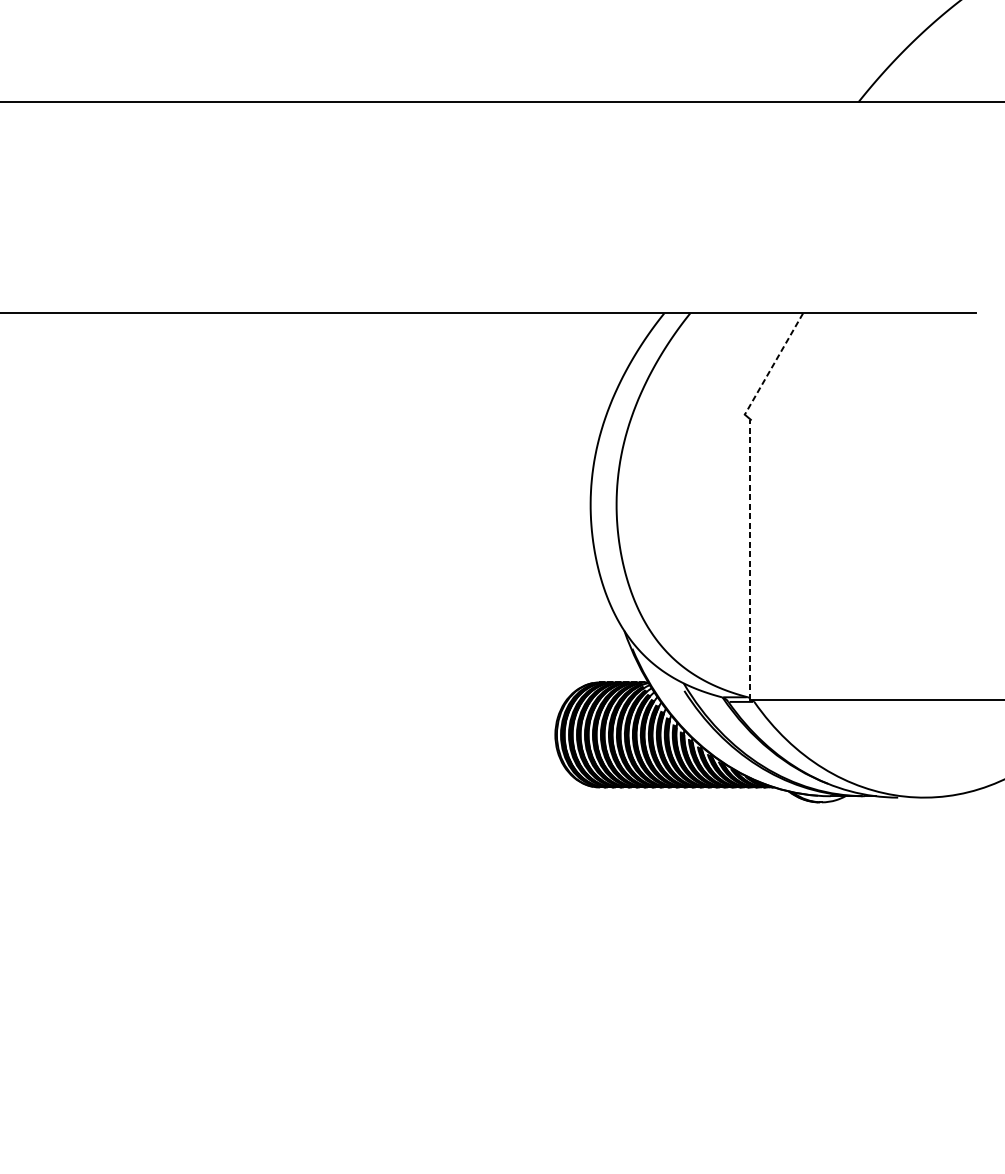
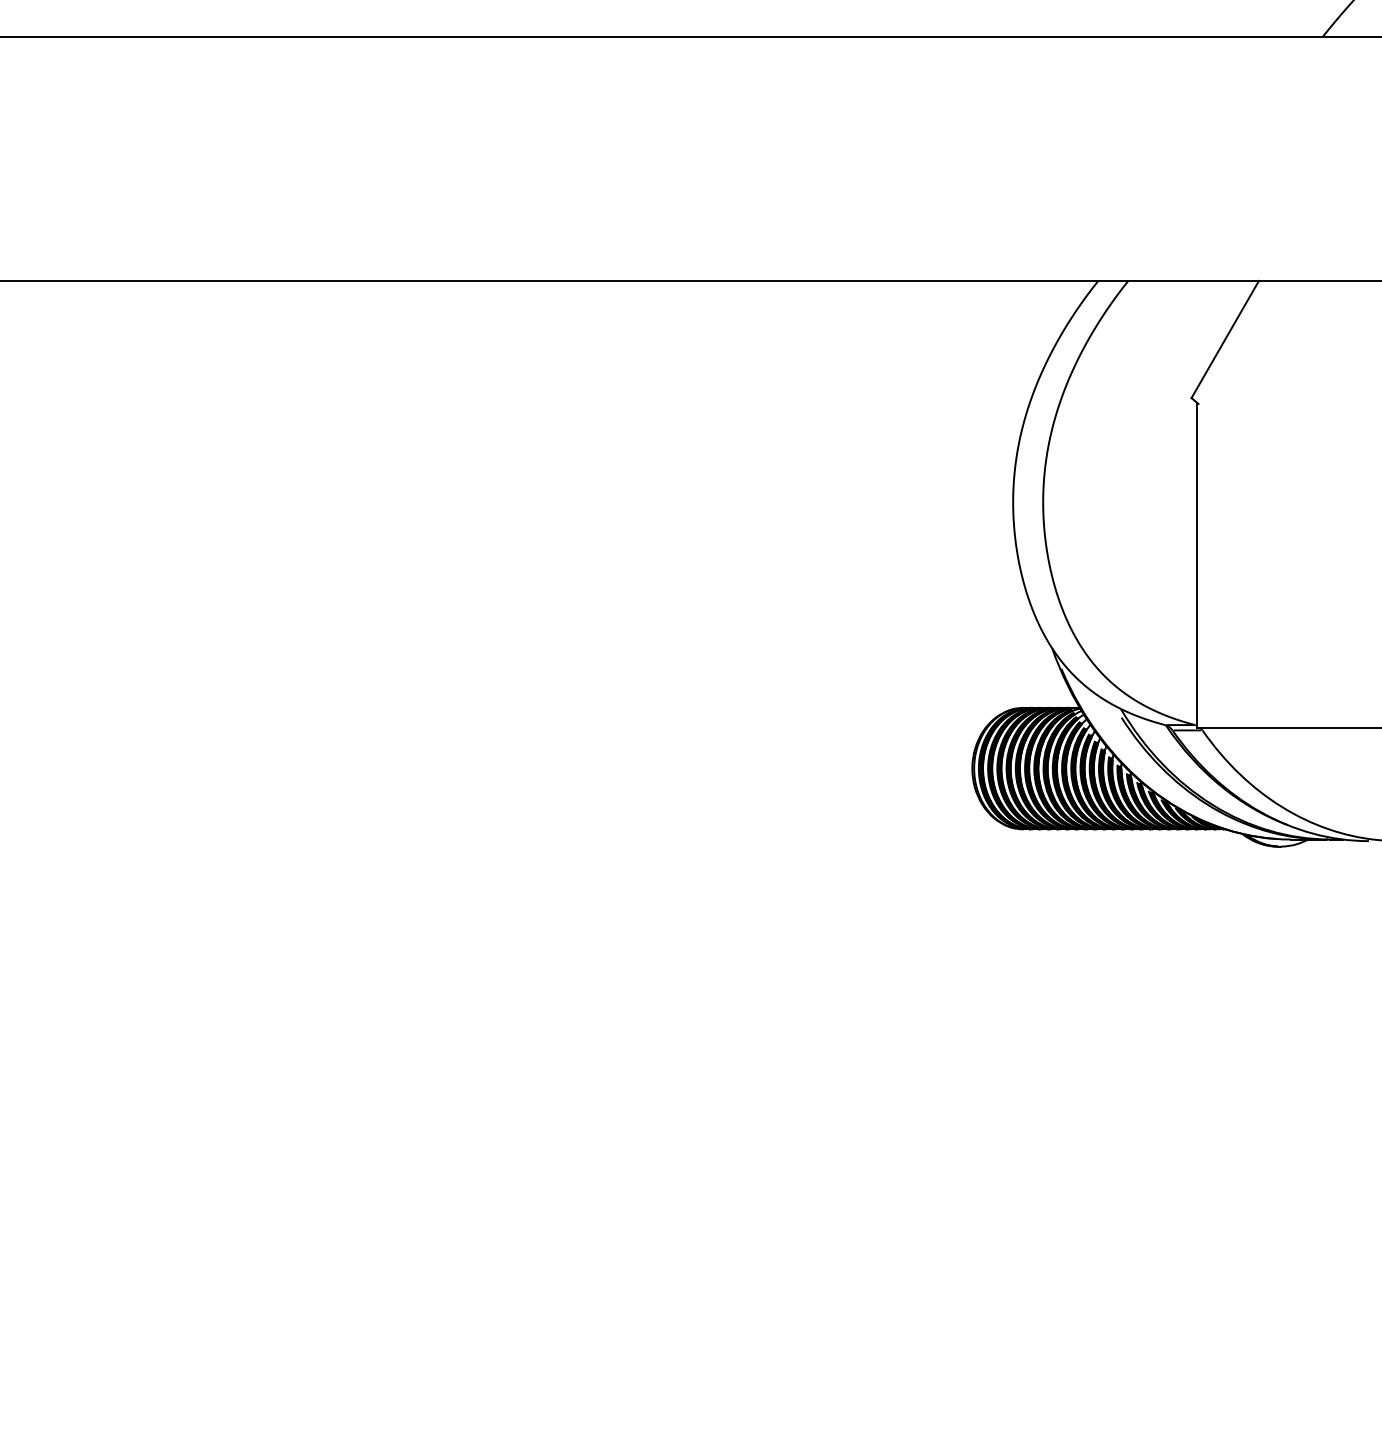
line: (774, 364) -> (1225, 339), dashed -> solid
line: (749, 559) -> (1197, 565), dashed -> solid

